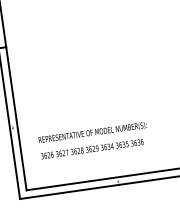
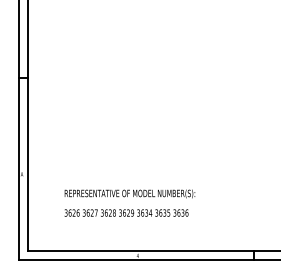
text: (93, 140) -> (129, 202), moved

